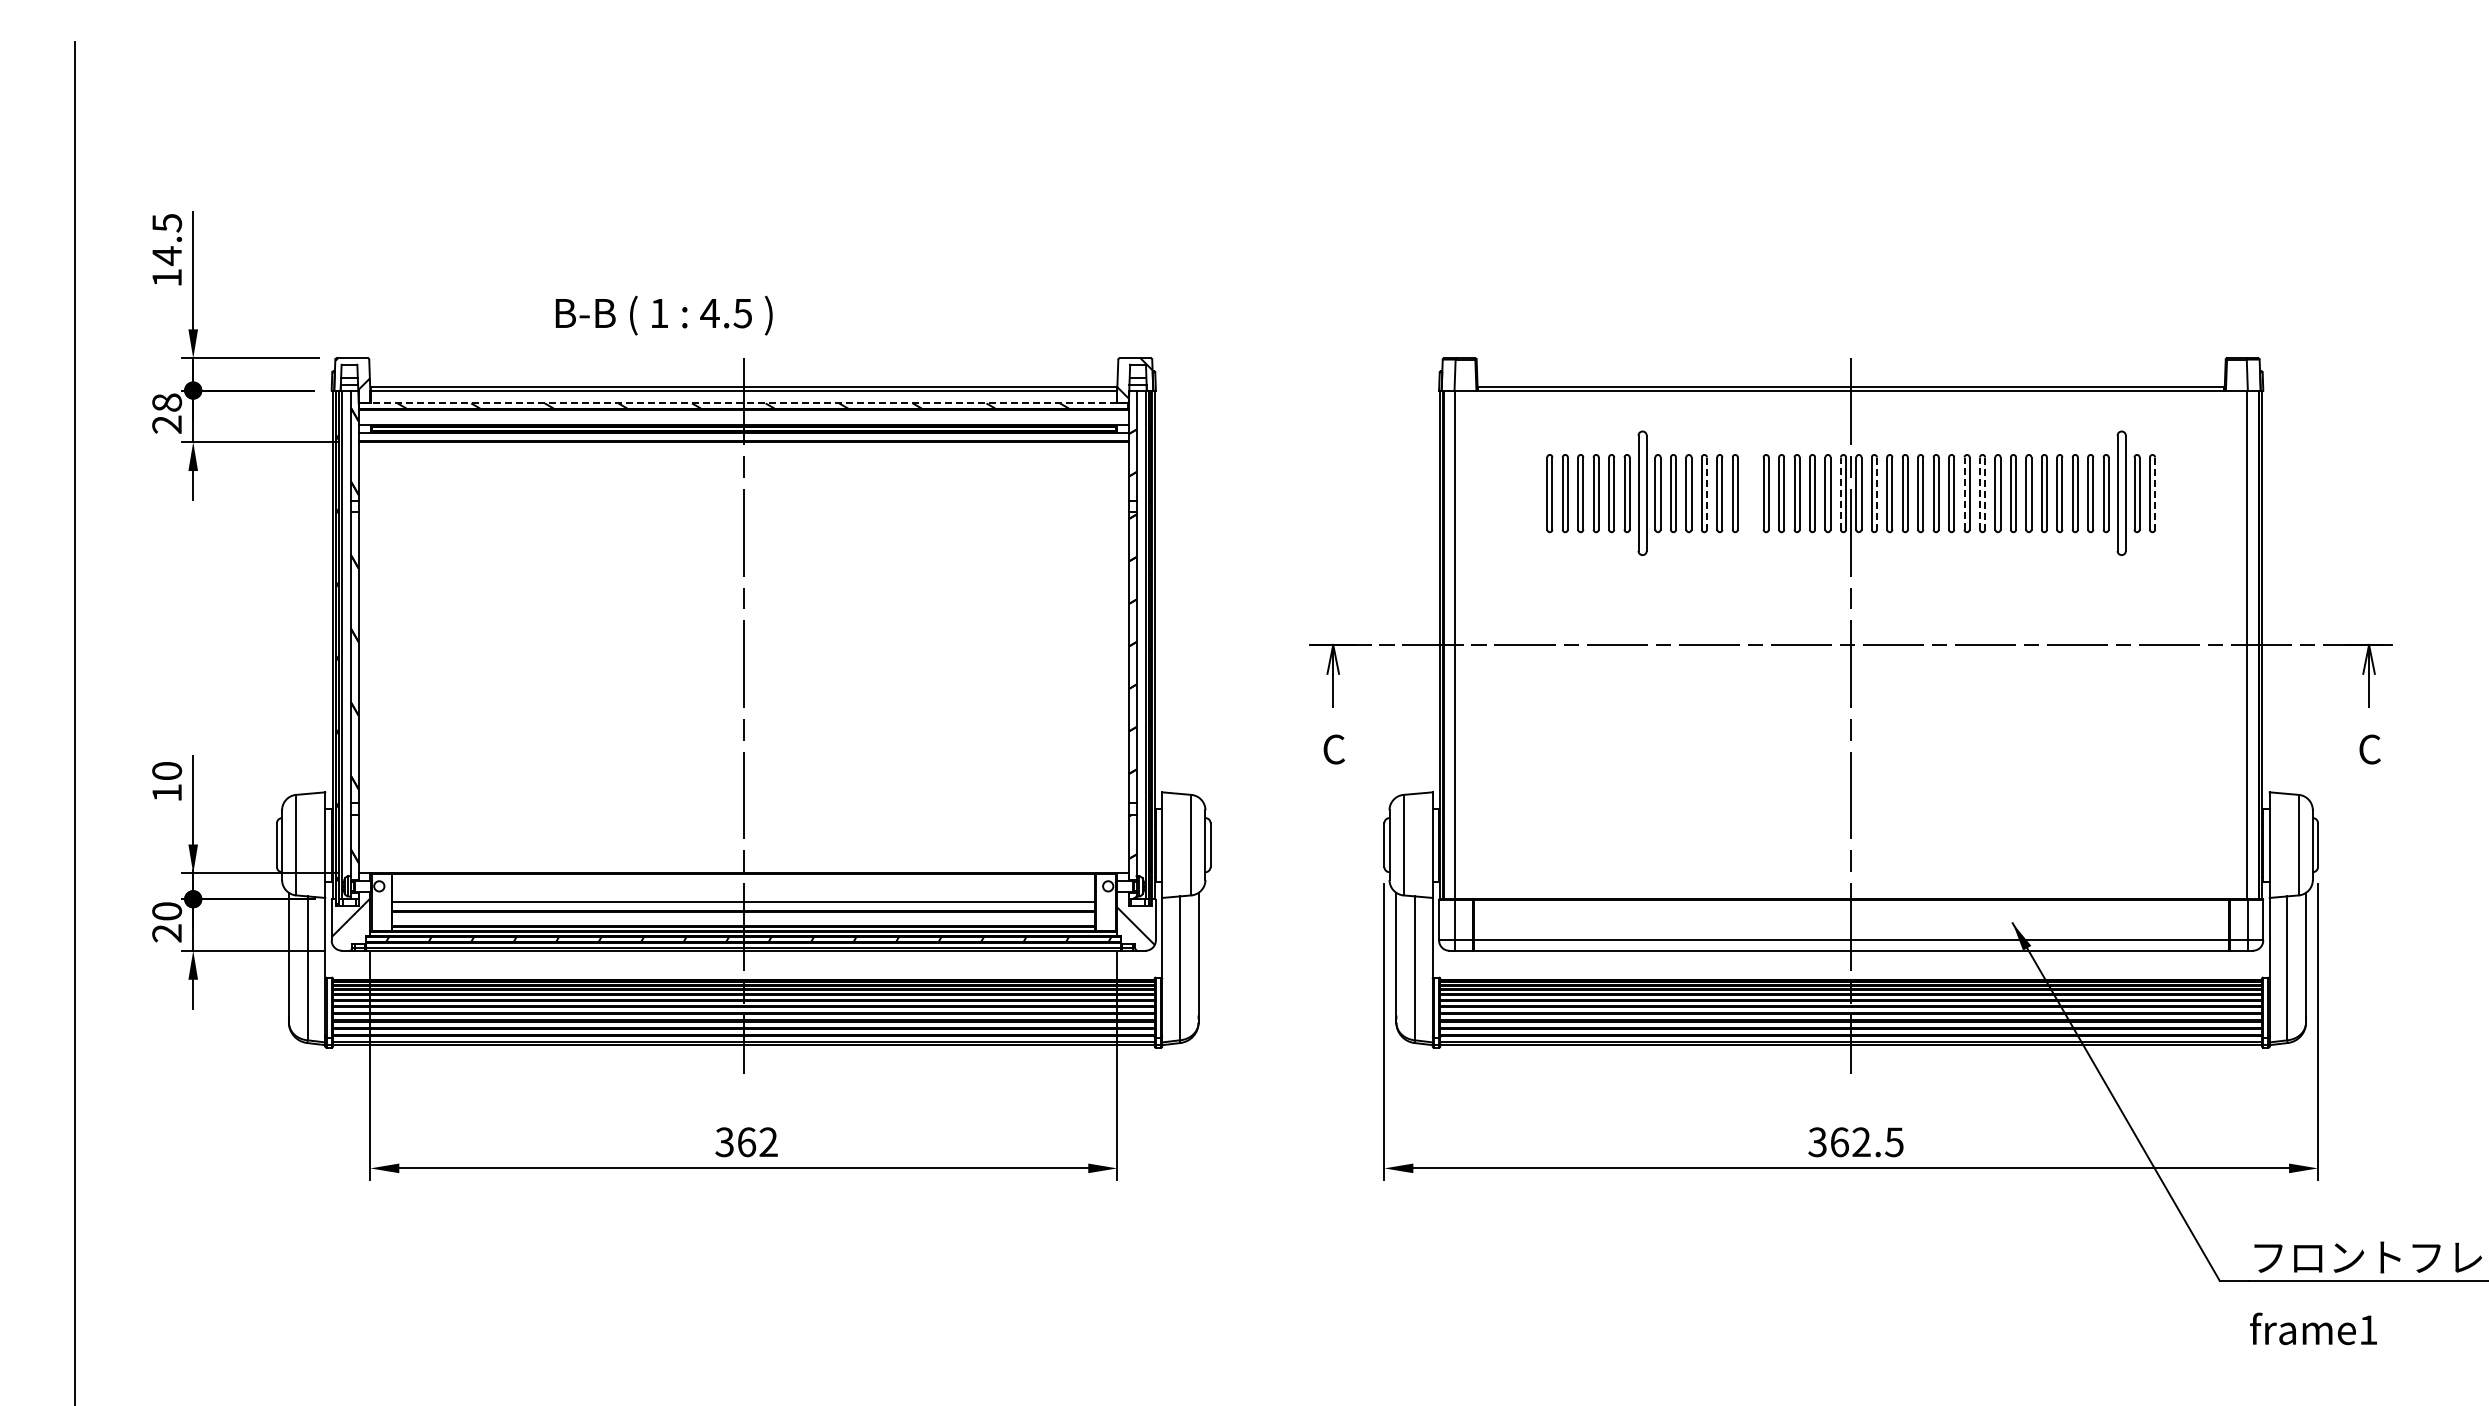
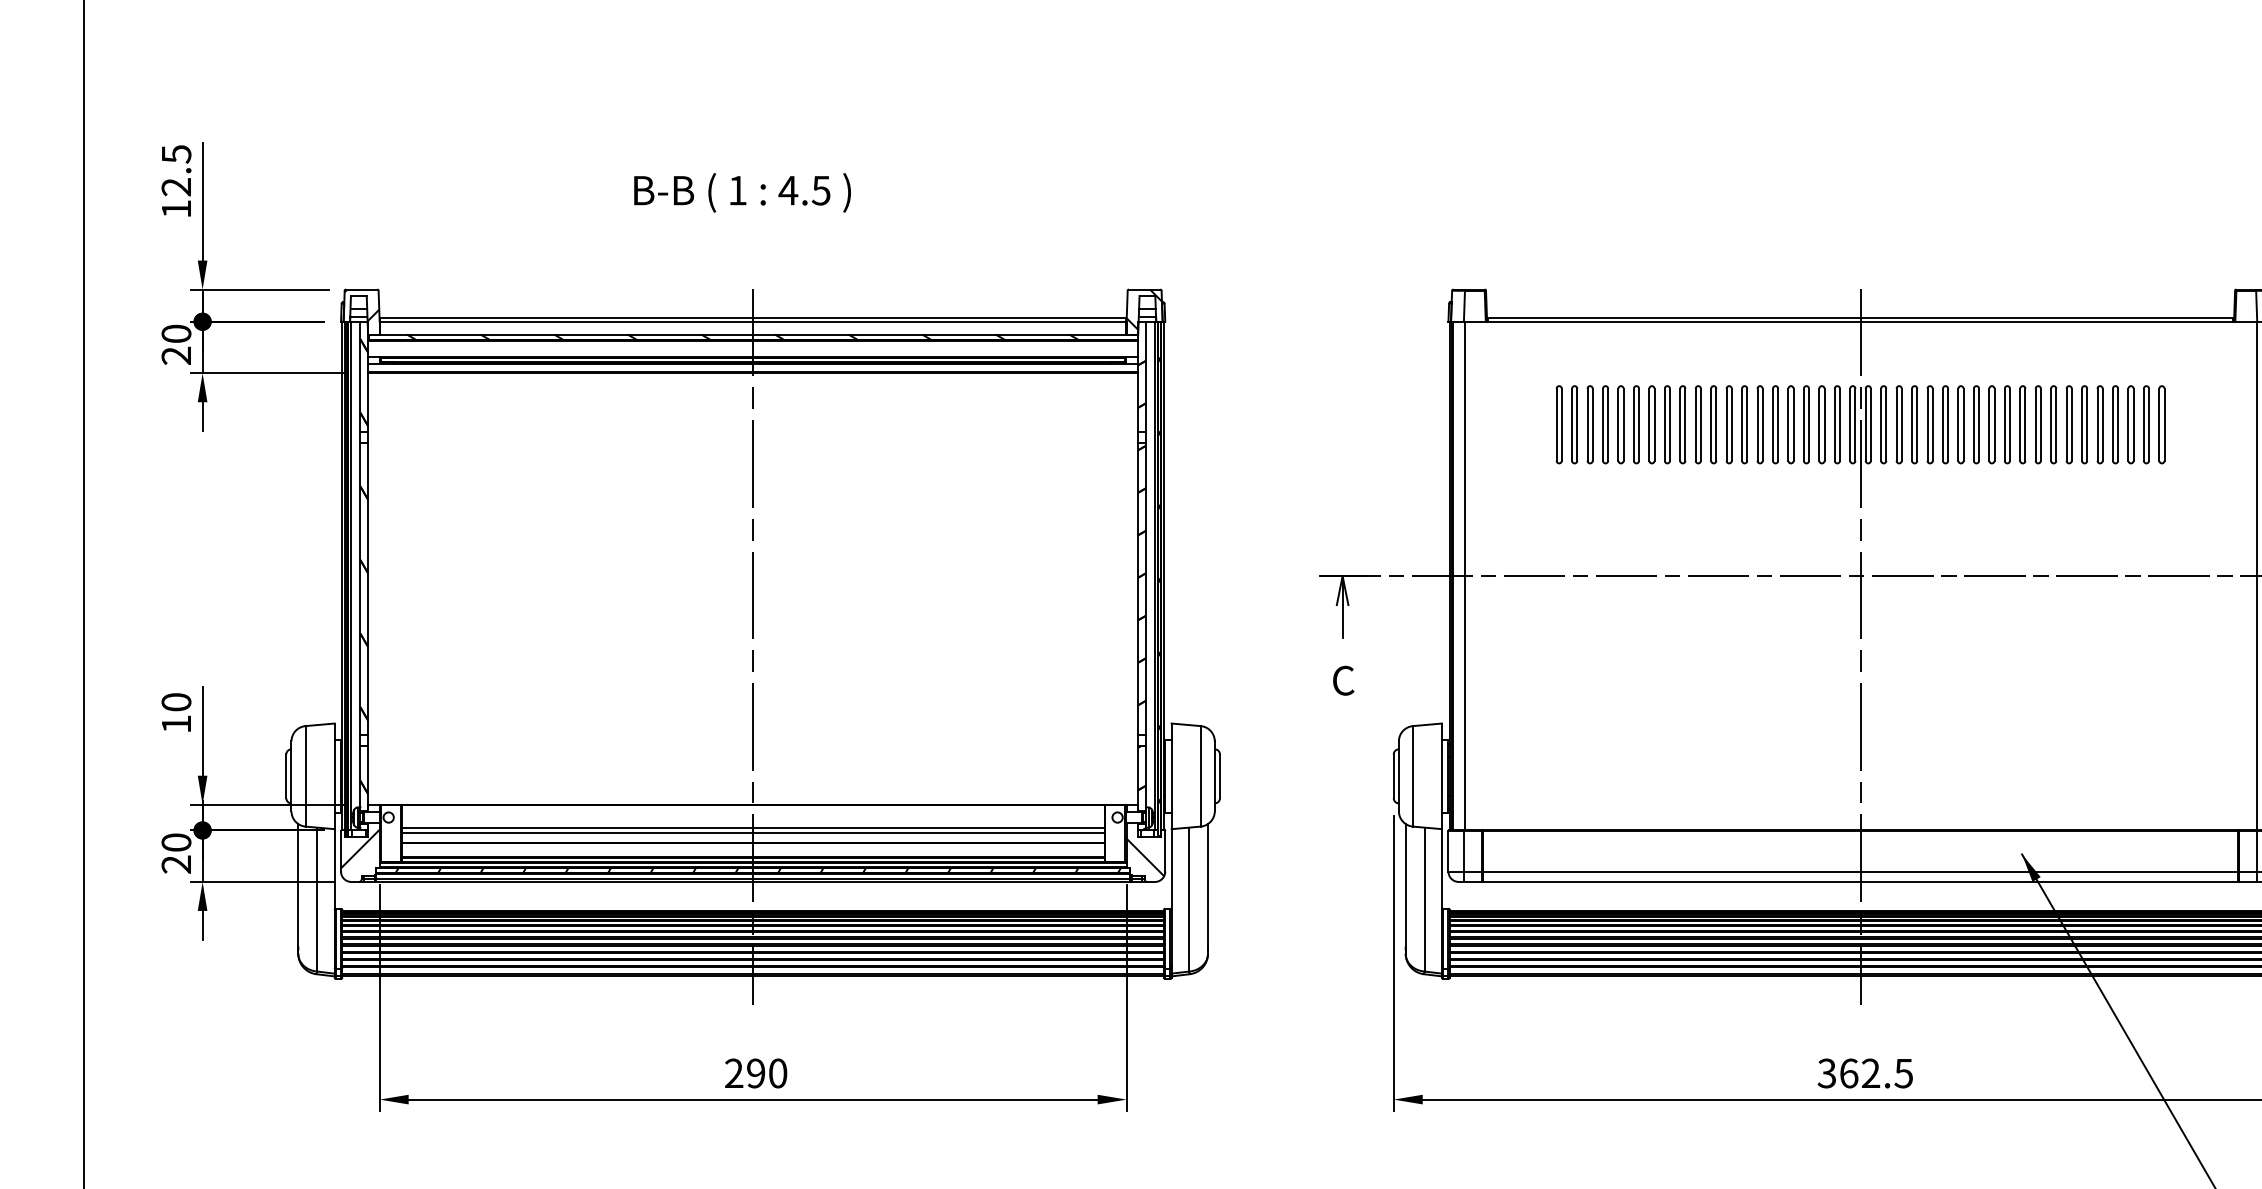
text: (166, 255) -> (175, 186), 14.5 -> 12.5
text: (663, 315) -> (741, 192), moved
text: (166, 402) -> (175, 333), 28 -> 20
line: (743, 403) -> (752, 334), dashed -> solid
part: (1642, 493) -> (1651, 424), size x0.62
part: (1750, 493) -> (1759, 424), added
line: (1840, 493) -> (1849, 424), dashed -> solid
line: (1964, 493) -> (1973, 424), dashed -> solid
line: (1979, 493) -> (1988, 424), dashed -> solid
part: (2121, 493) -> (2130, 424), size x0.62
line: (1706, 494) -> (1715, 425), dashed -> solid
line: (1876, 494) -> (1885, 425), dashed -> solid
line: (1985, 494) -> (1994, 425), dashed -> solid
line: (2155, 494) -> (2164, 425), dashed -> solid
line: (743, 896) -> (752, 827), added
text: (746, 1142) -> (755, 1073), 362 -> 290

